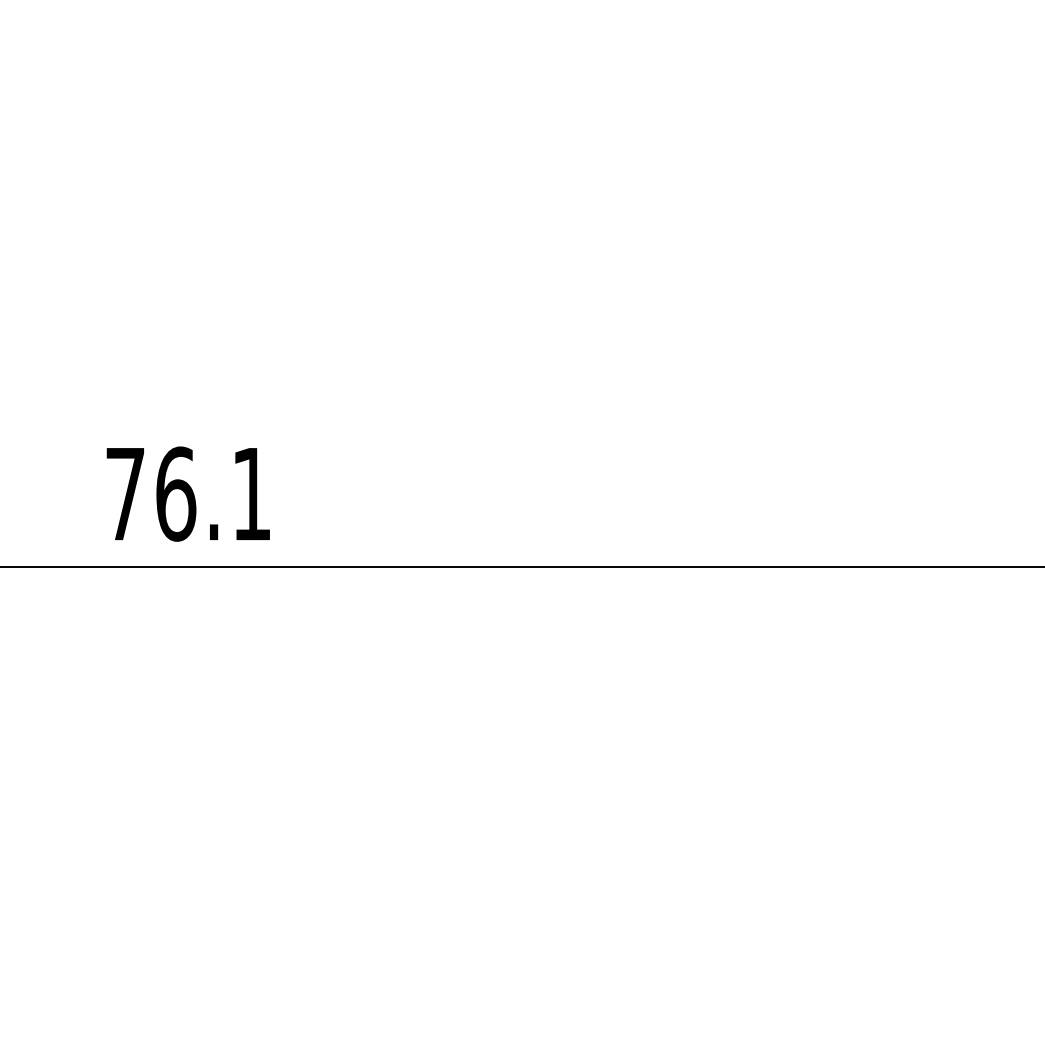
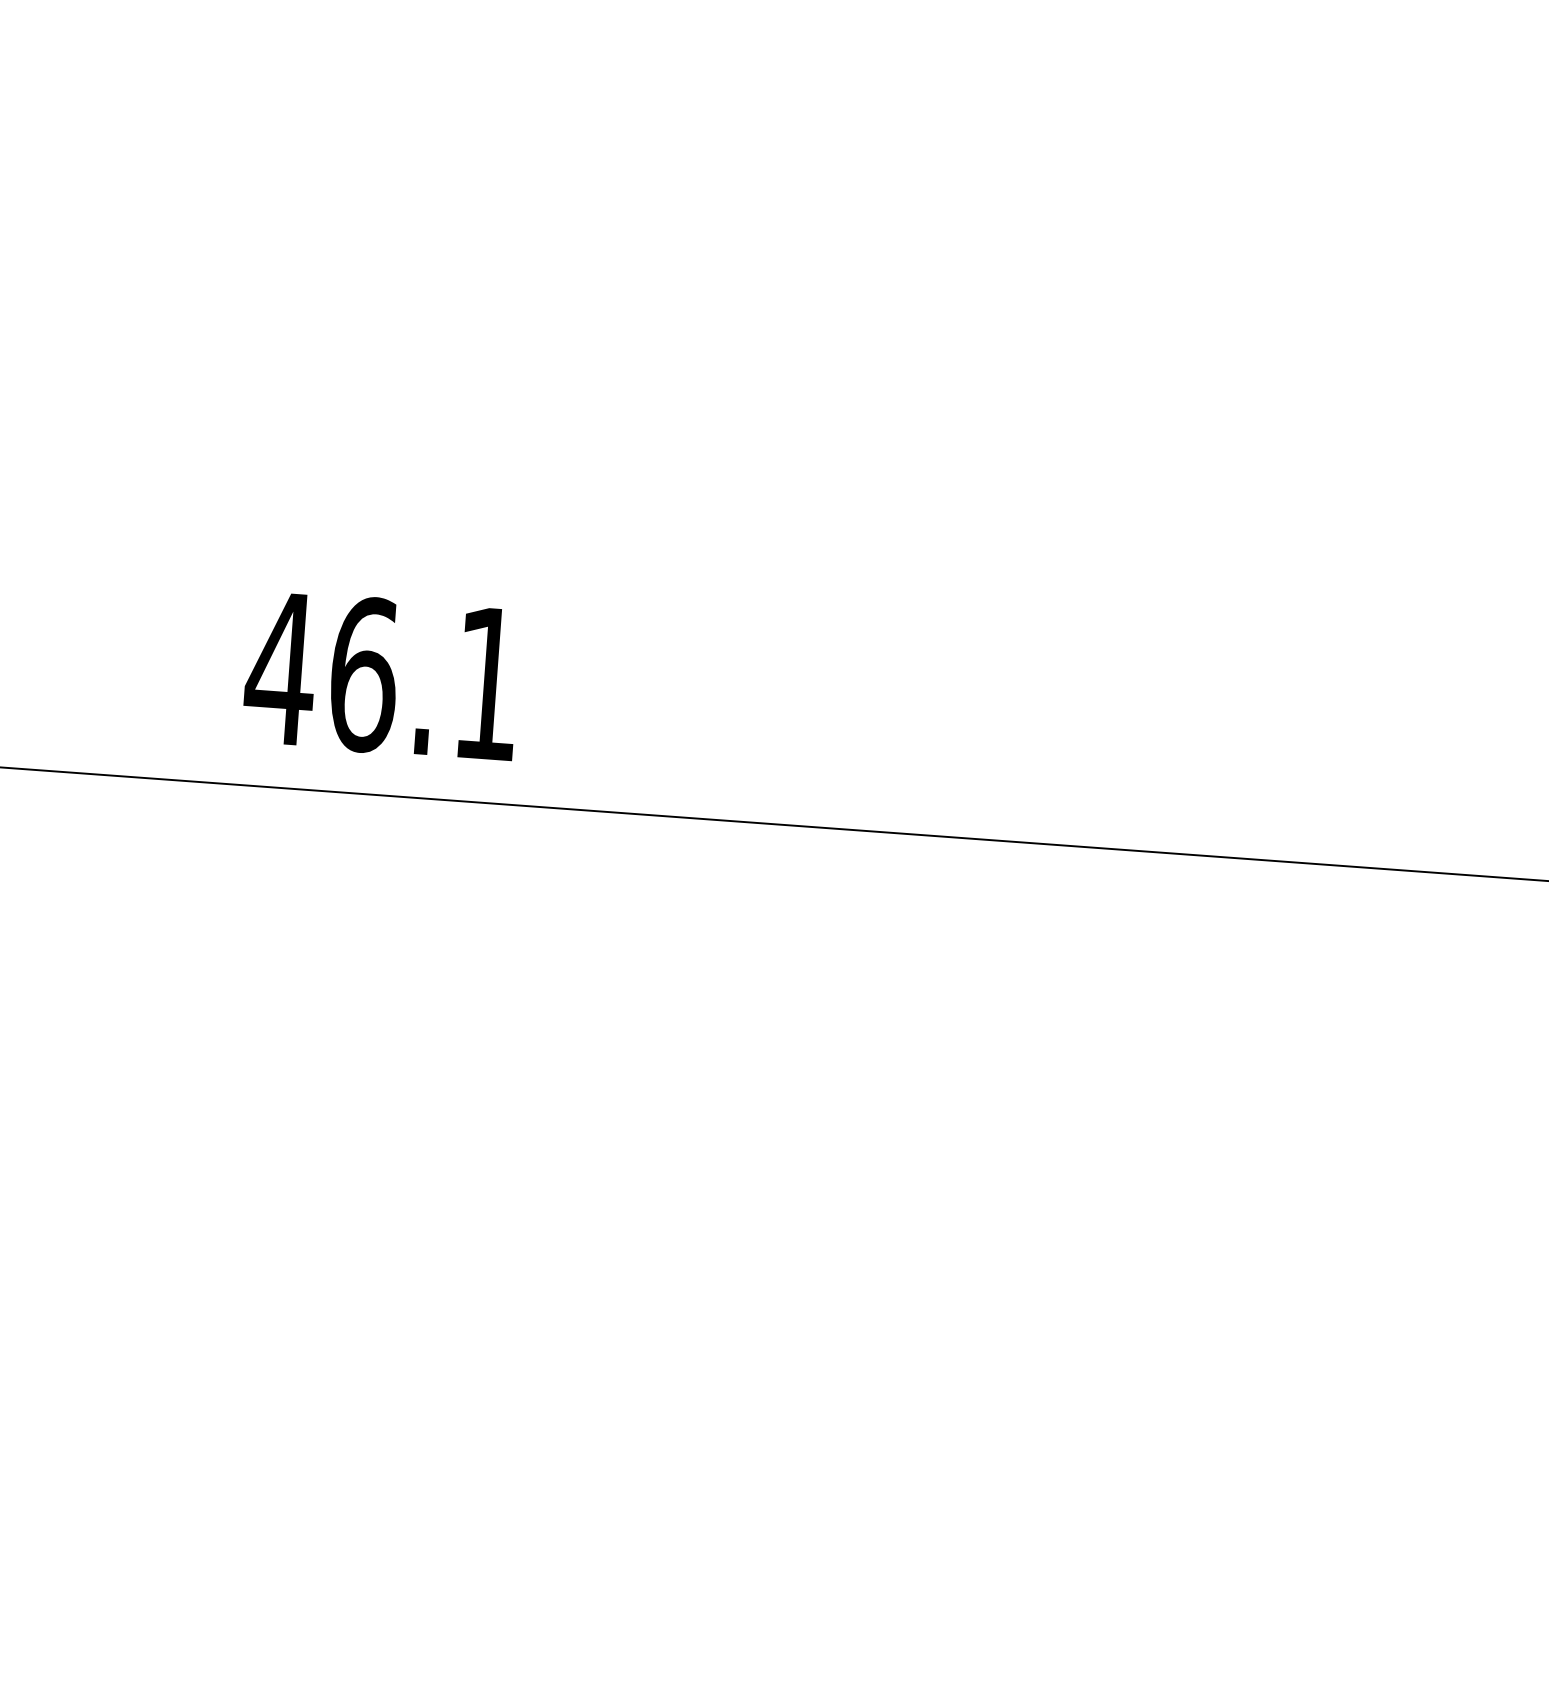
text: (125, 494) -> (281, 669), 76.1 -> 46.1

